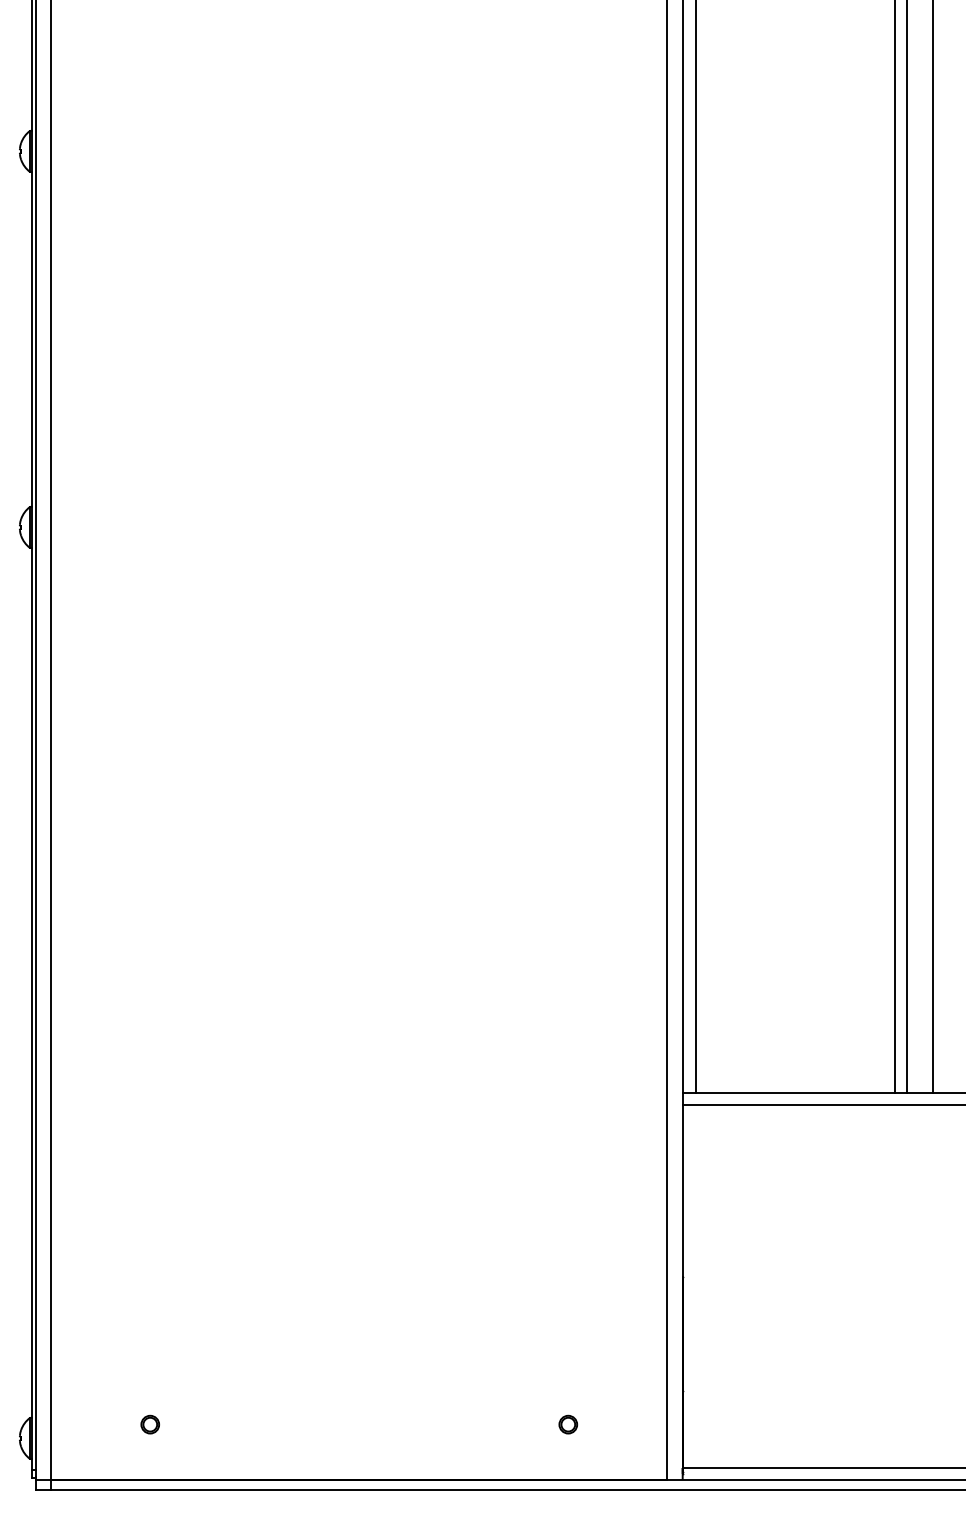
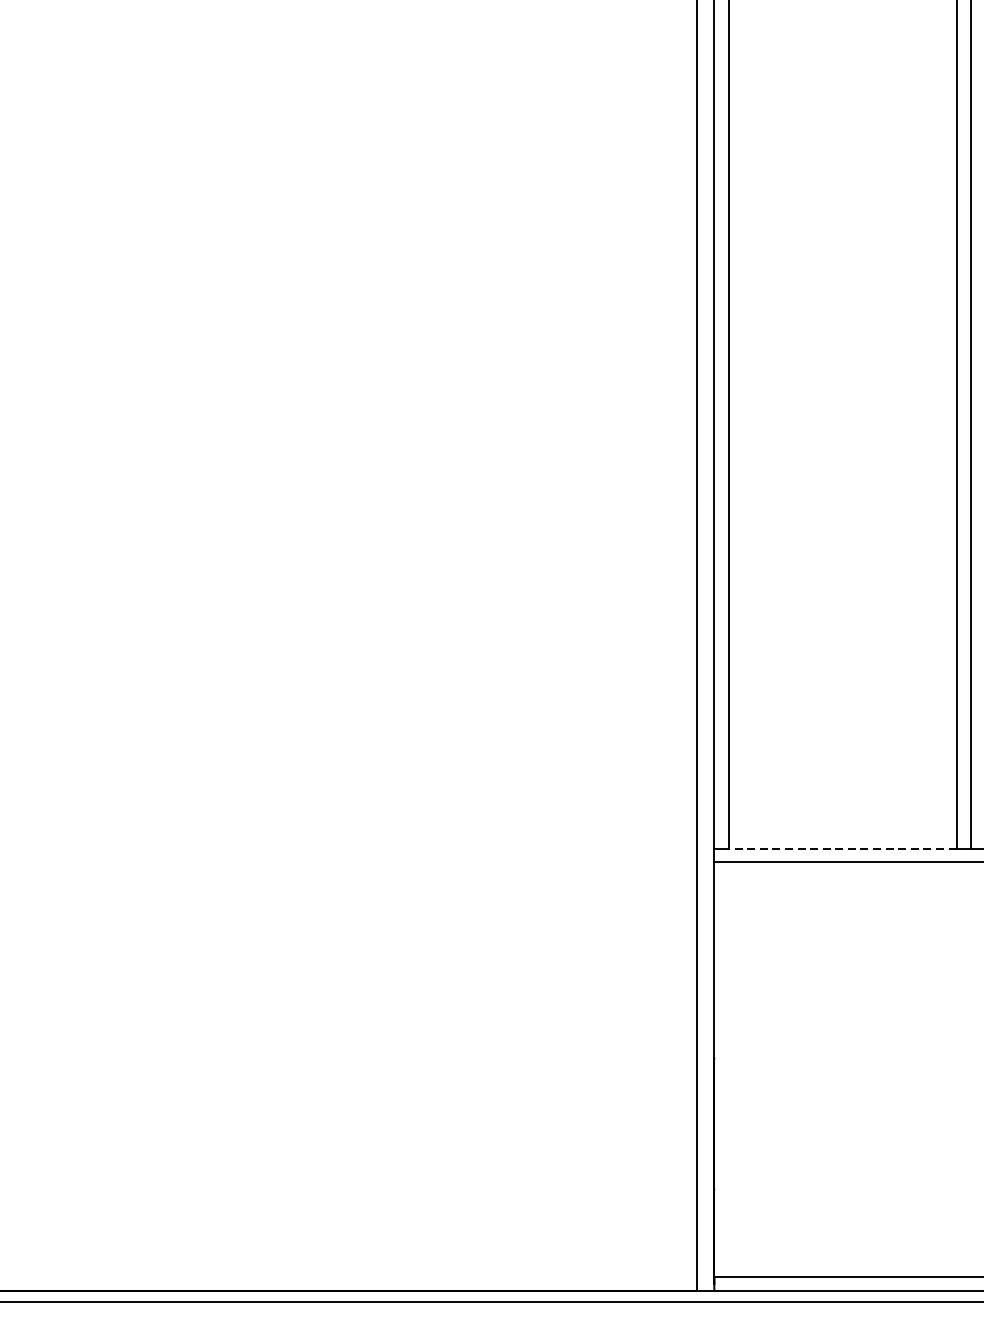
line: (794, 1093) -> (842, 848), solid -> dashed
part: (149, 1424) -> (104, 1227), removed
part: (568, 1424) -> (583, 1227), removed

